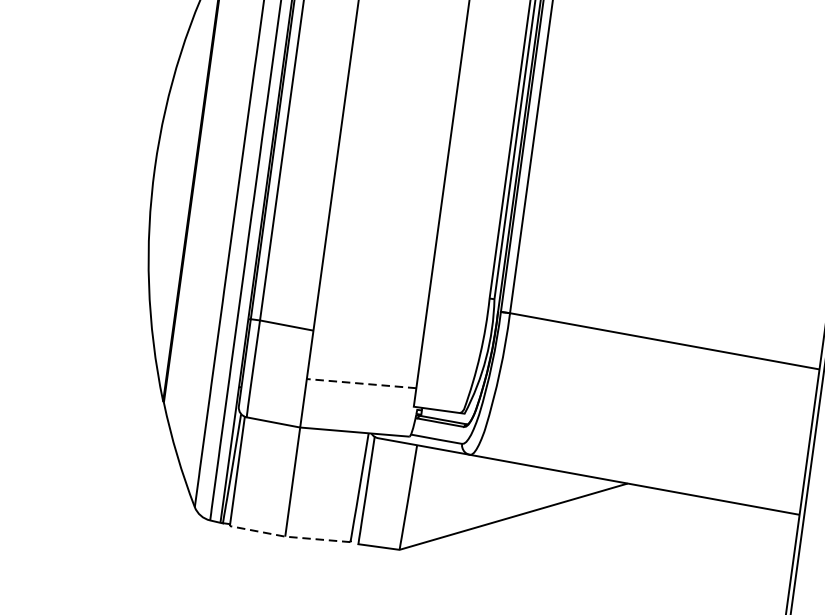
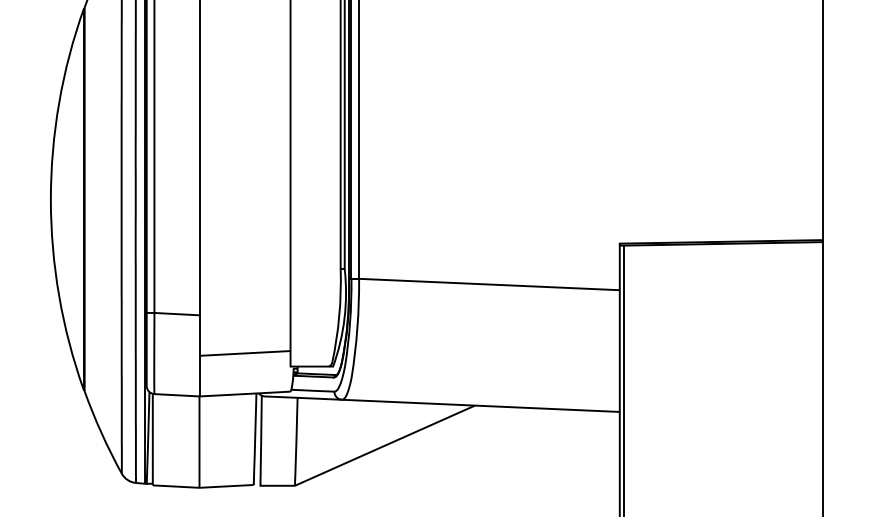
line: (362, 383) -> (245, 353), dashed -> solid
line: (288, 536) -> (202, 487), dashed -> solid

